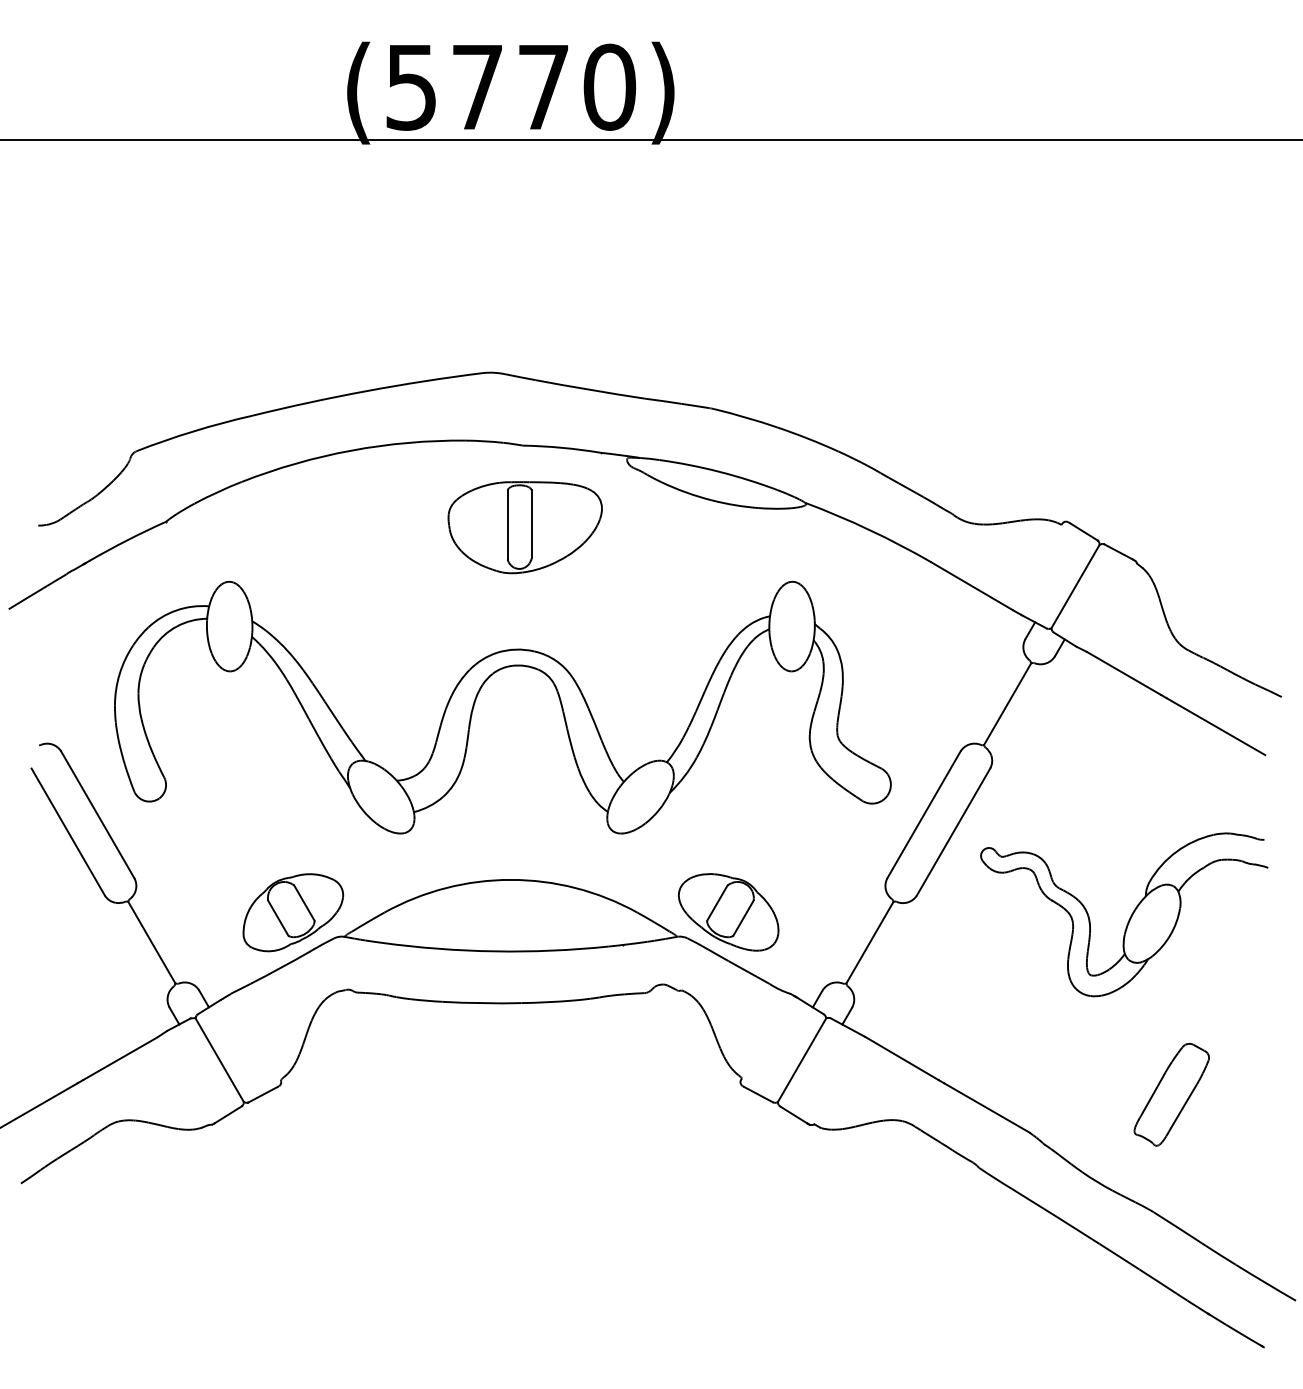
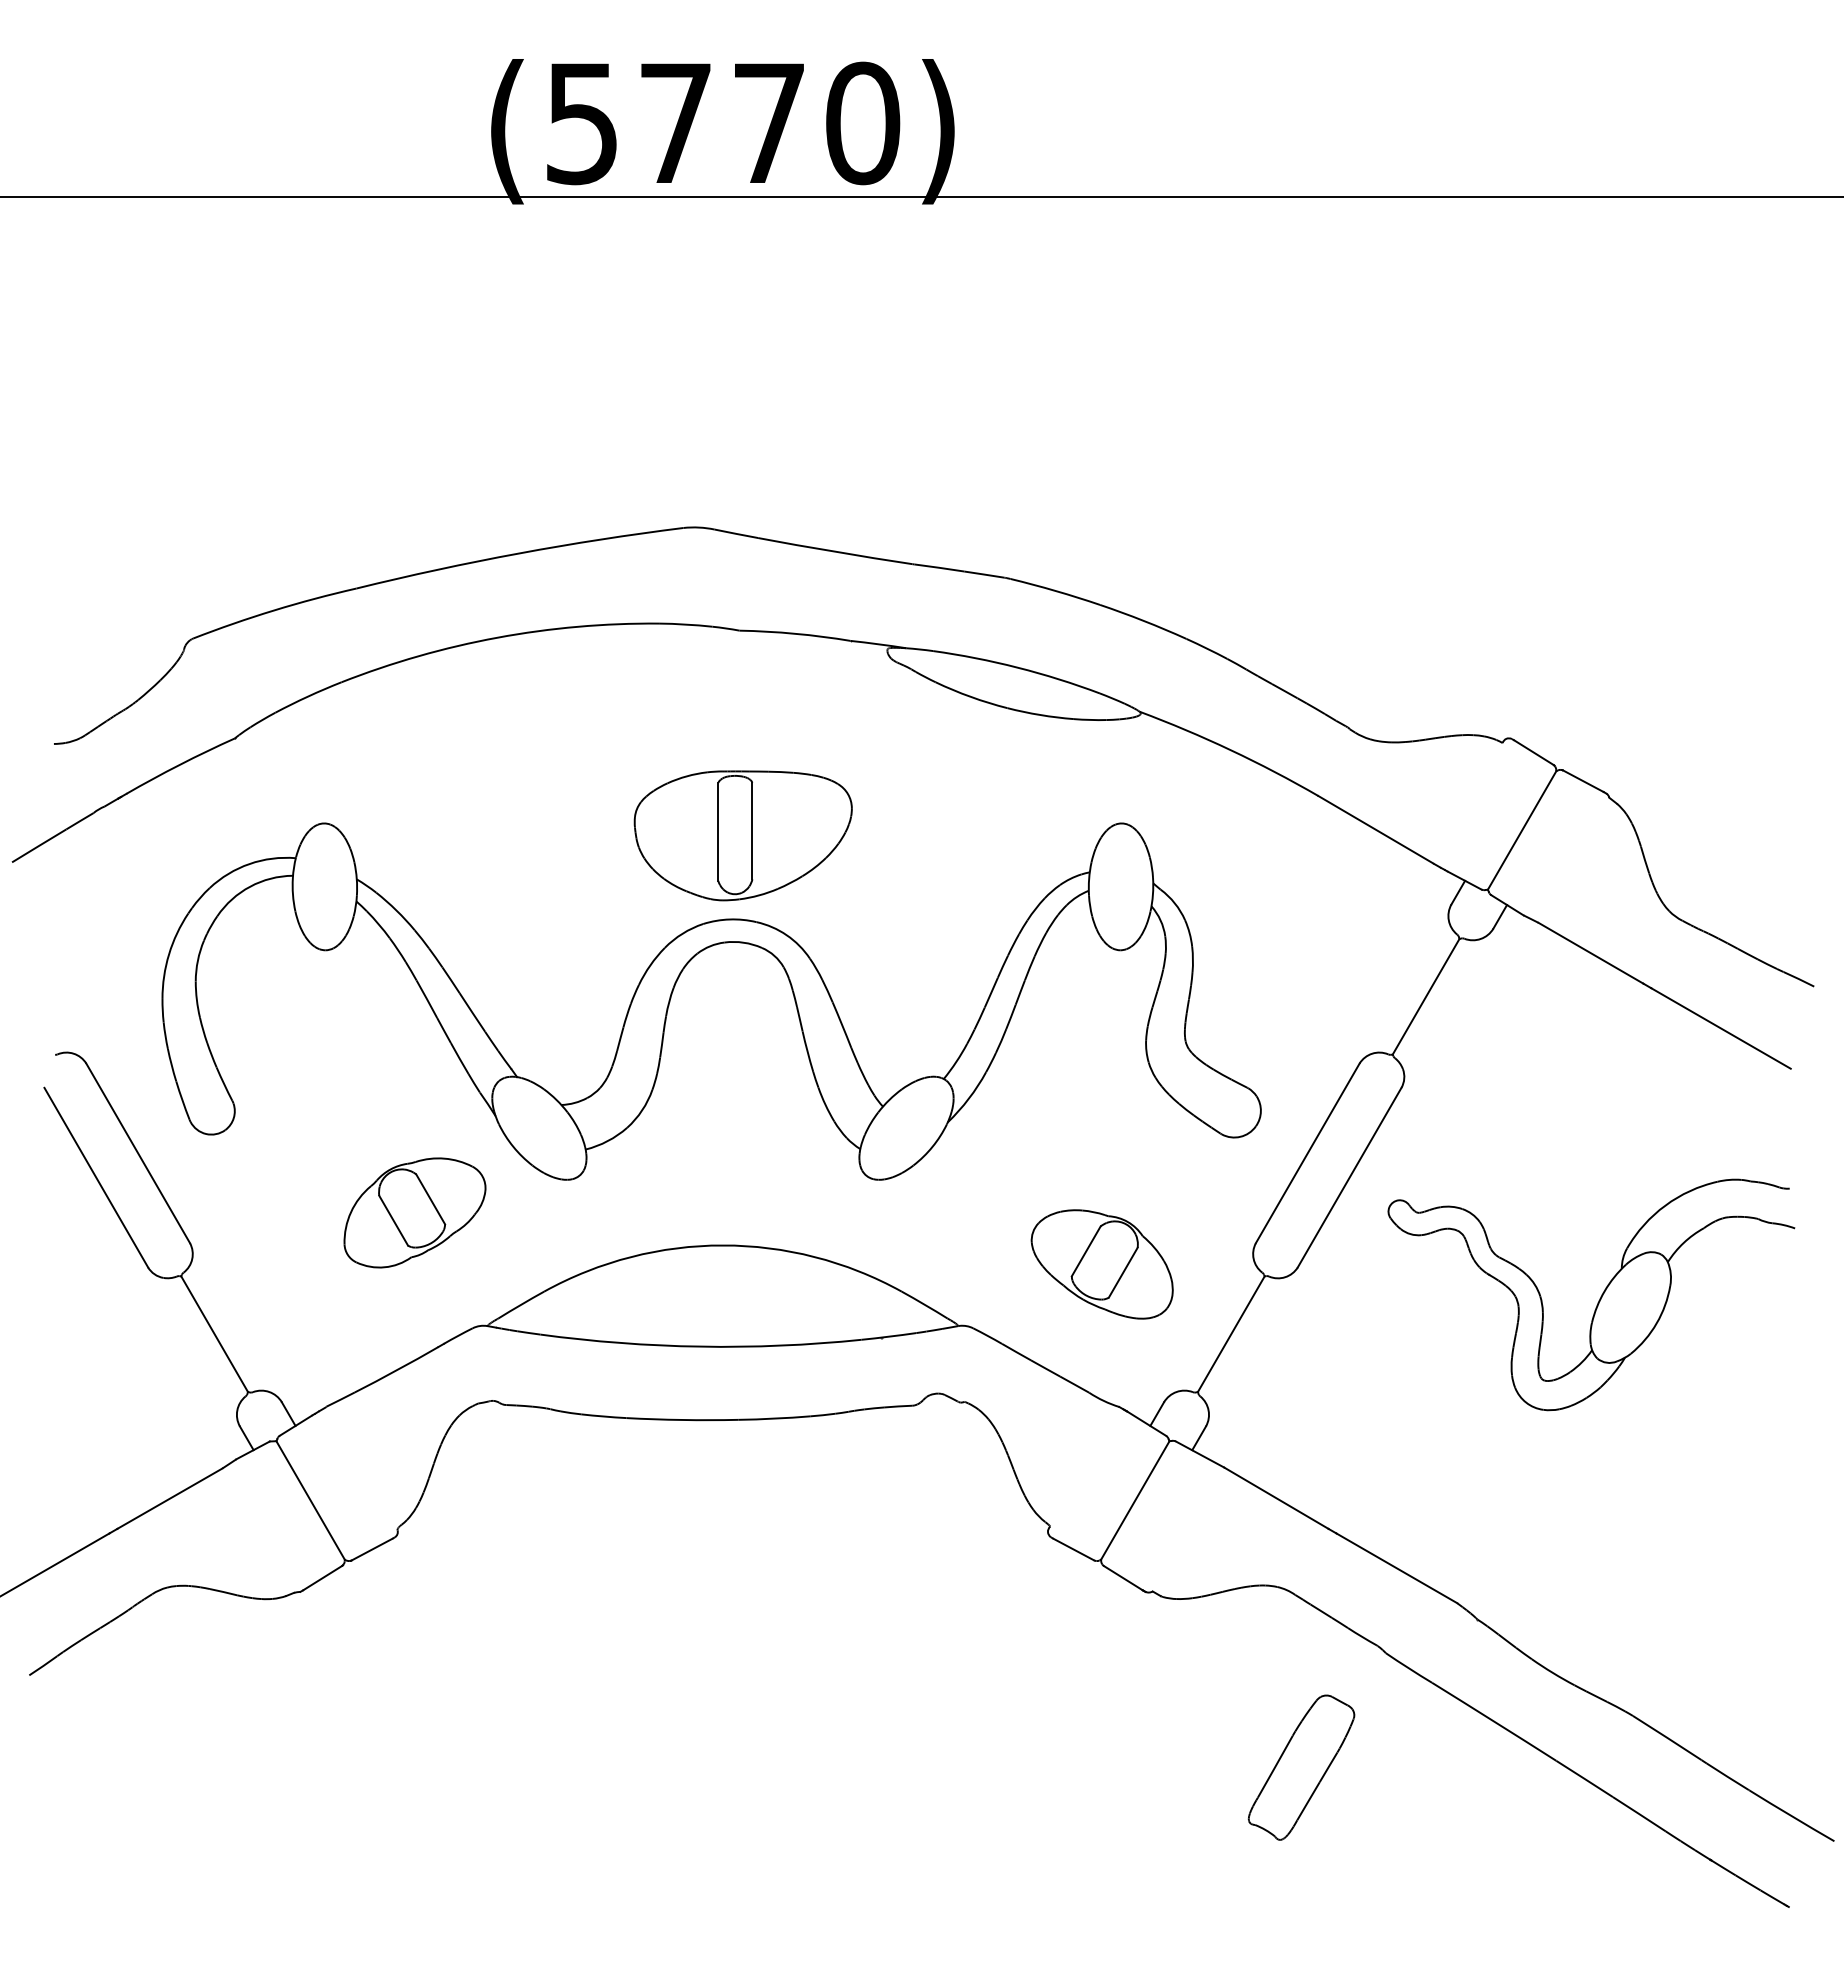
part: (524, 527) -> (742, 835), moved
part: (293, 912) -> (414, 1212), moved
part: (728, 912) -> (1101, 1264), moved
part: (1171, 1094) -> (1301, 1767), moved

